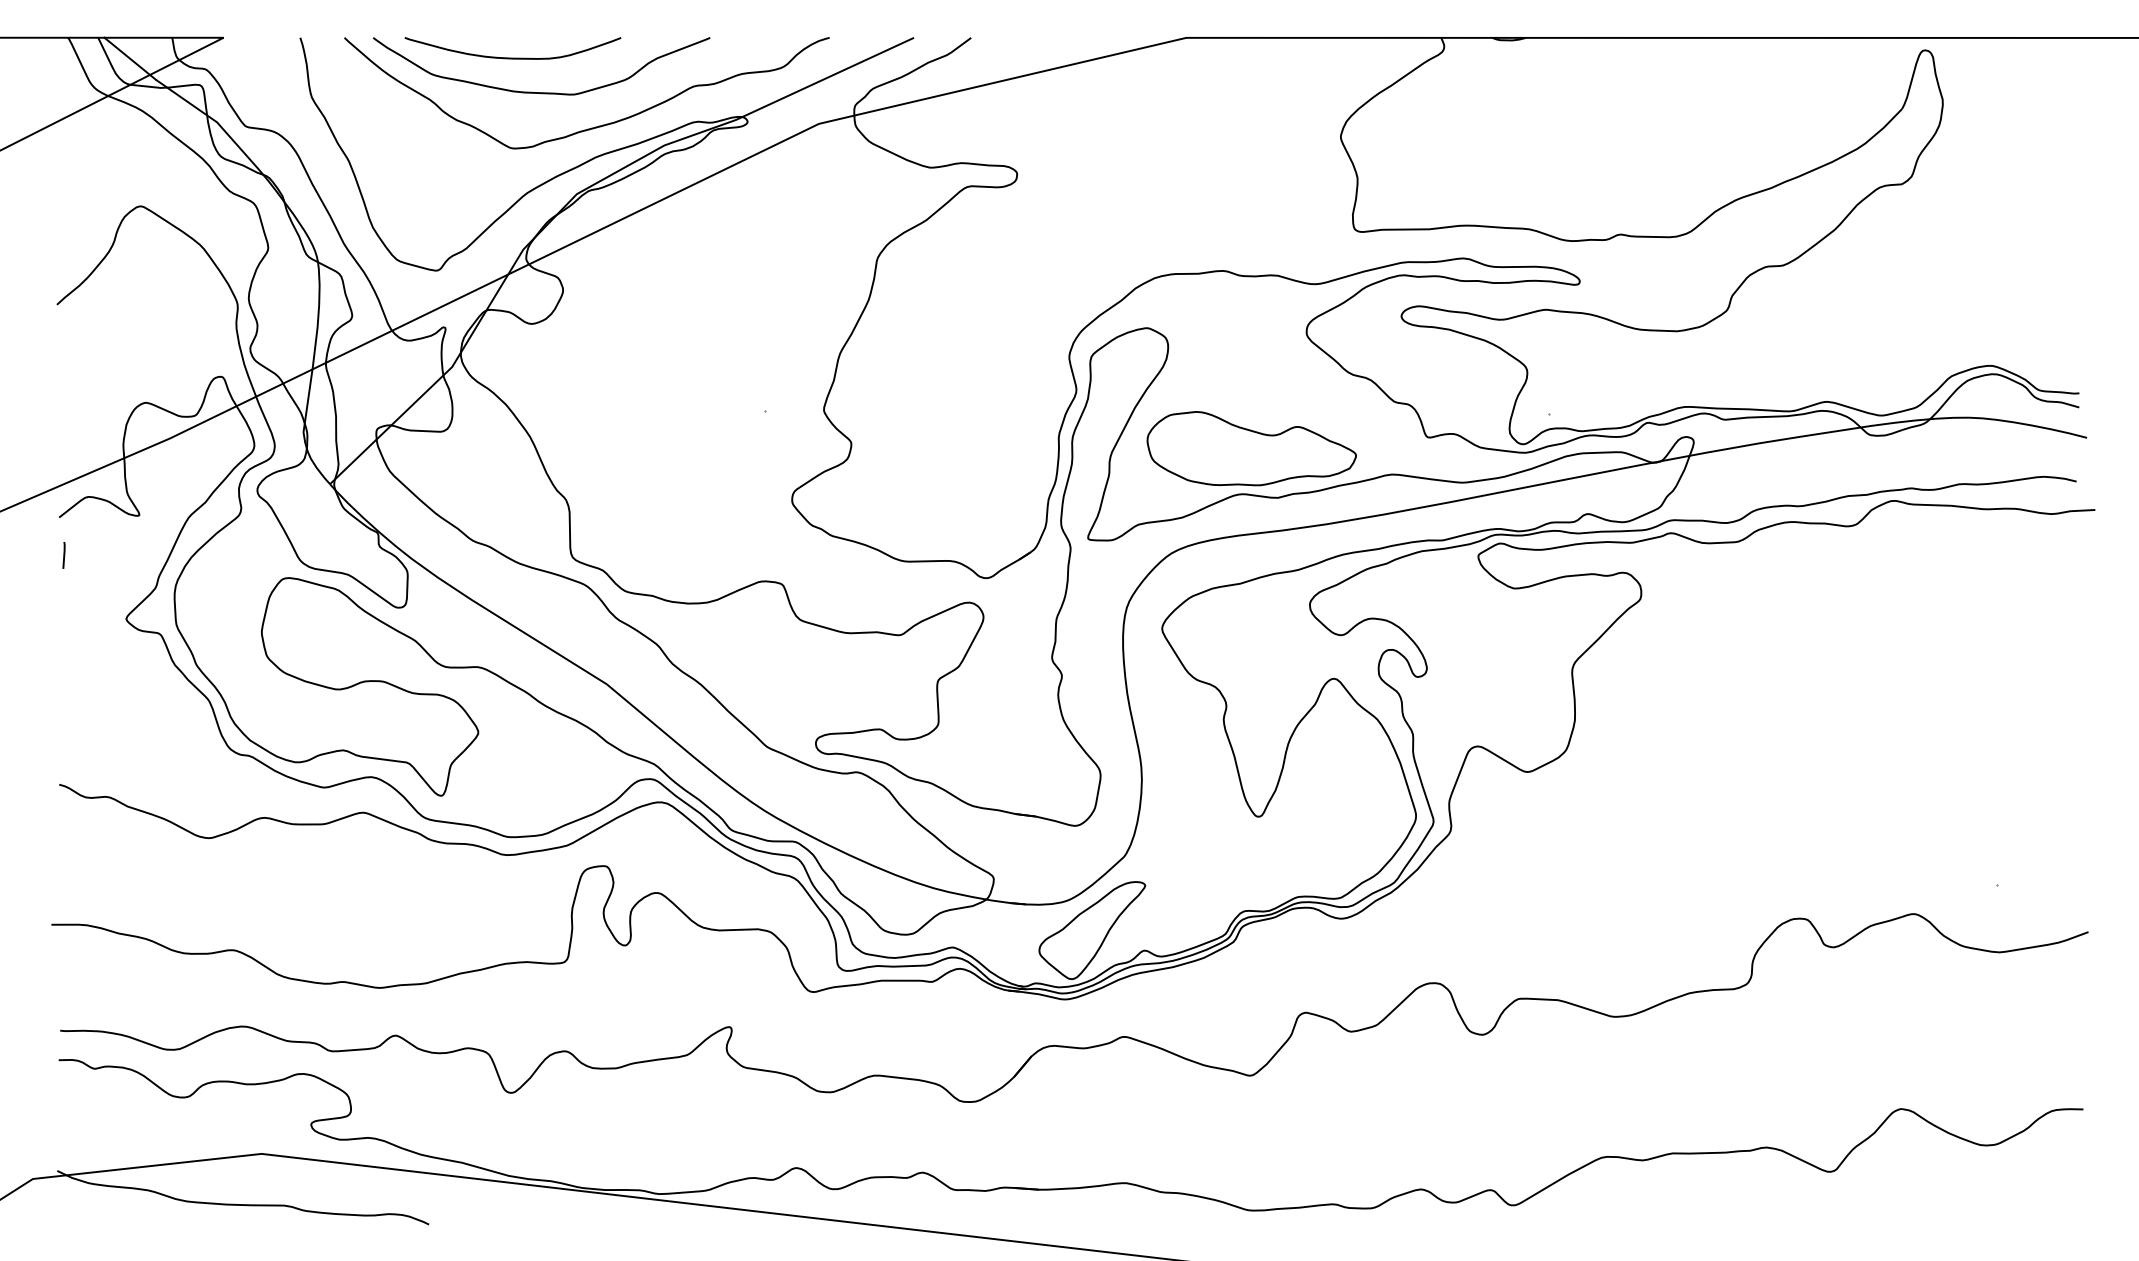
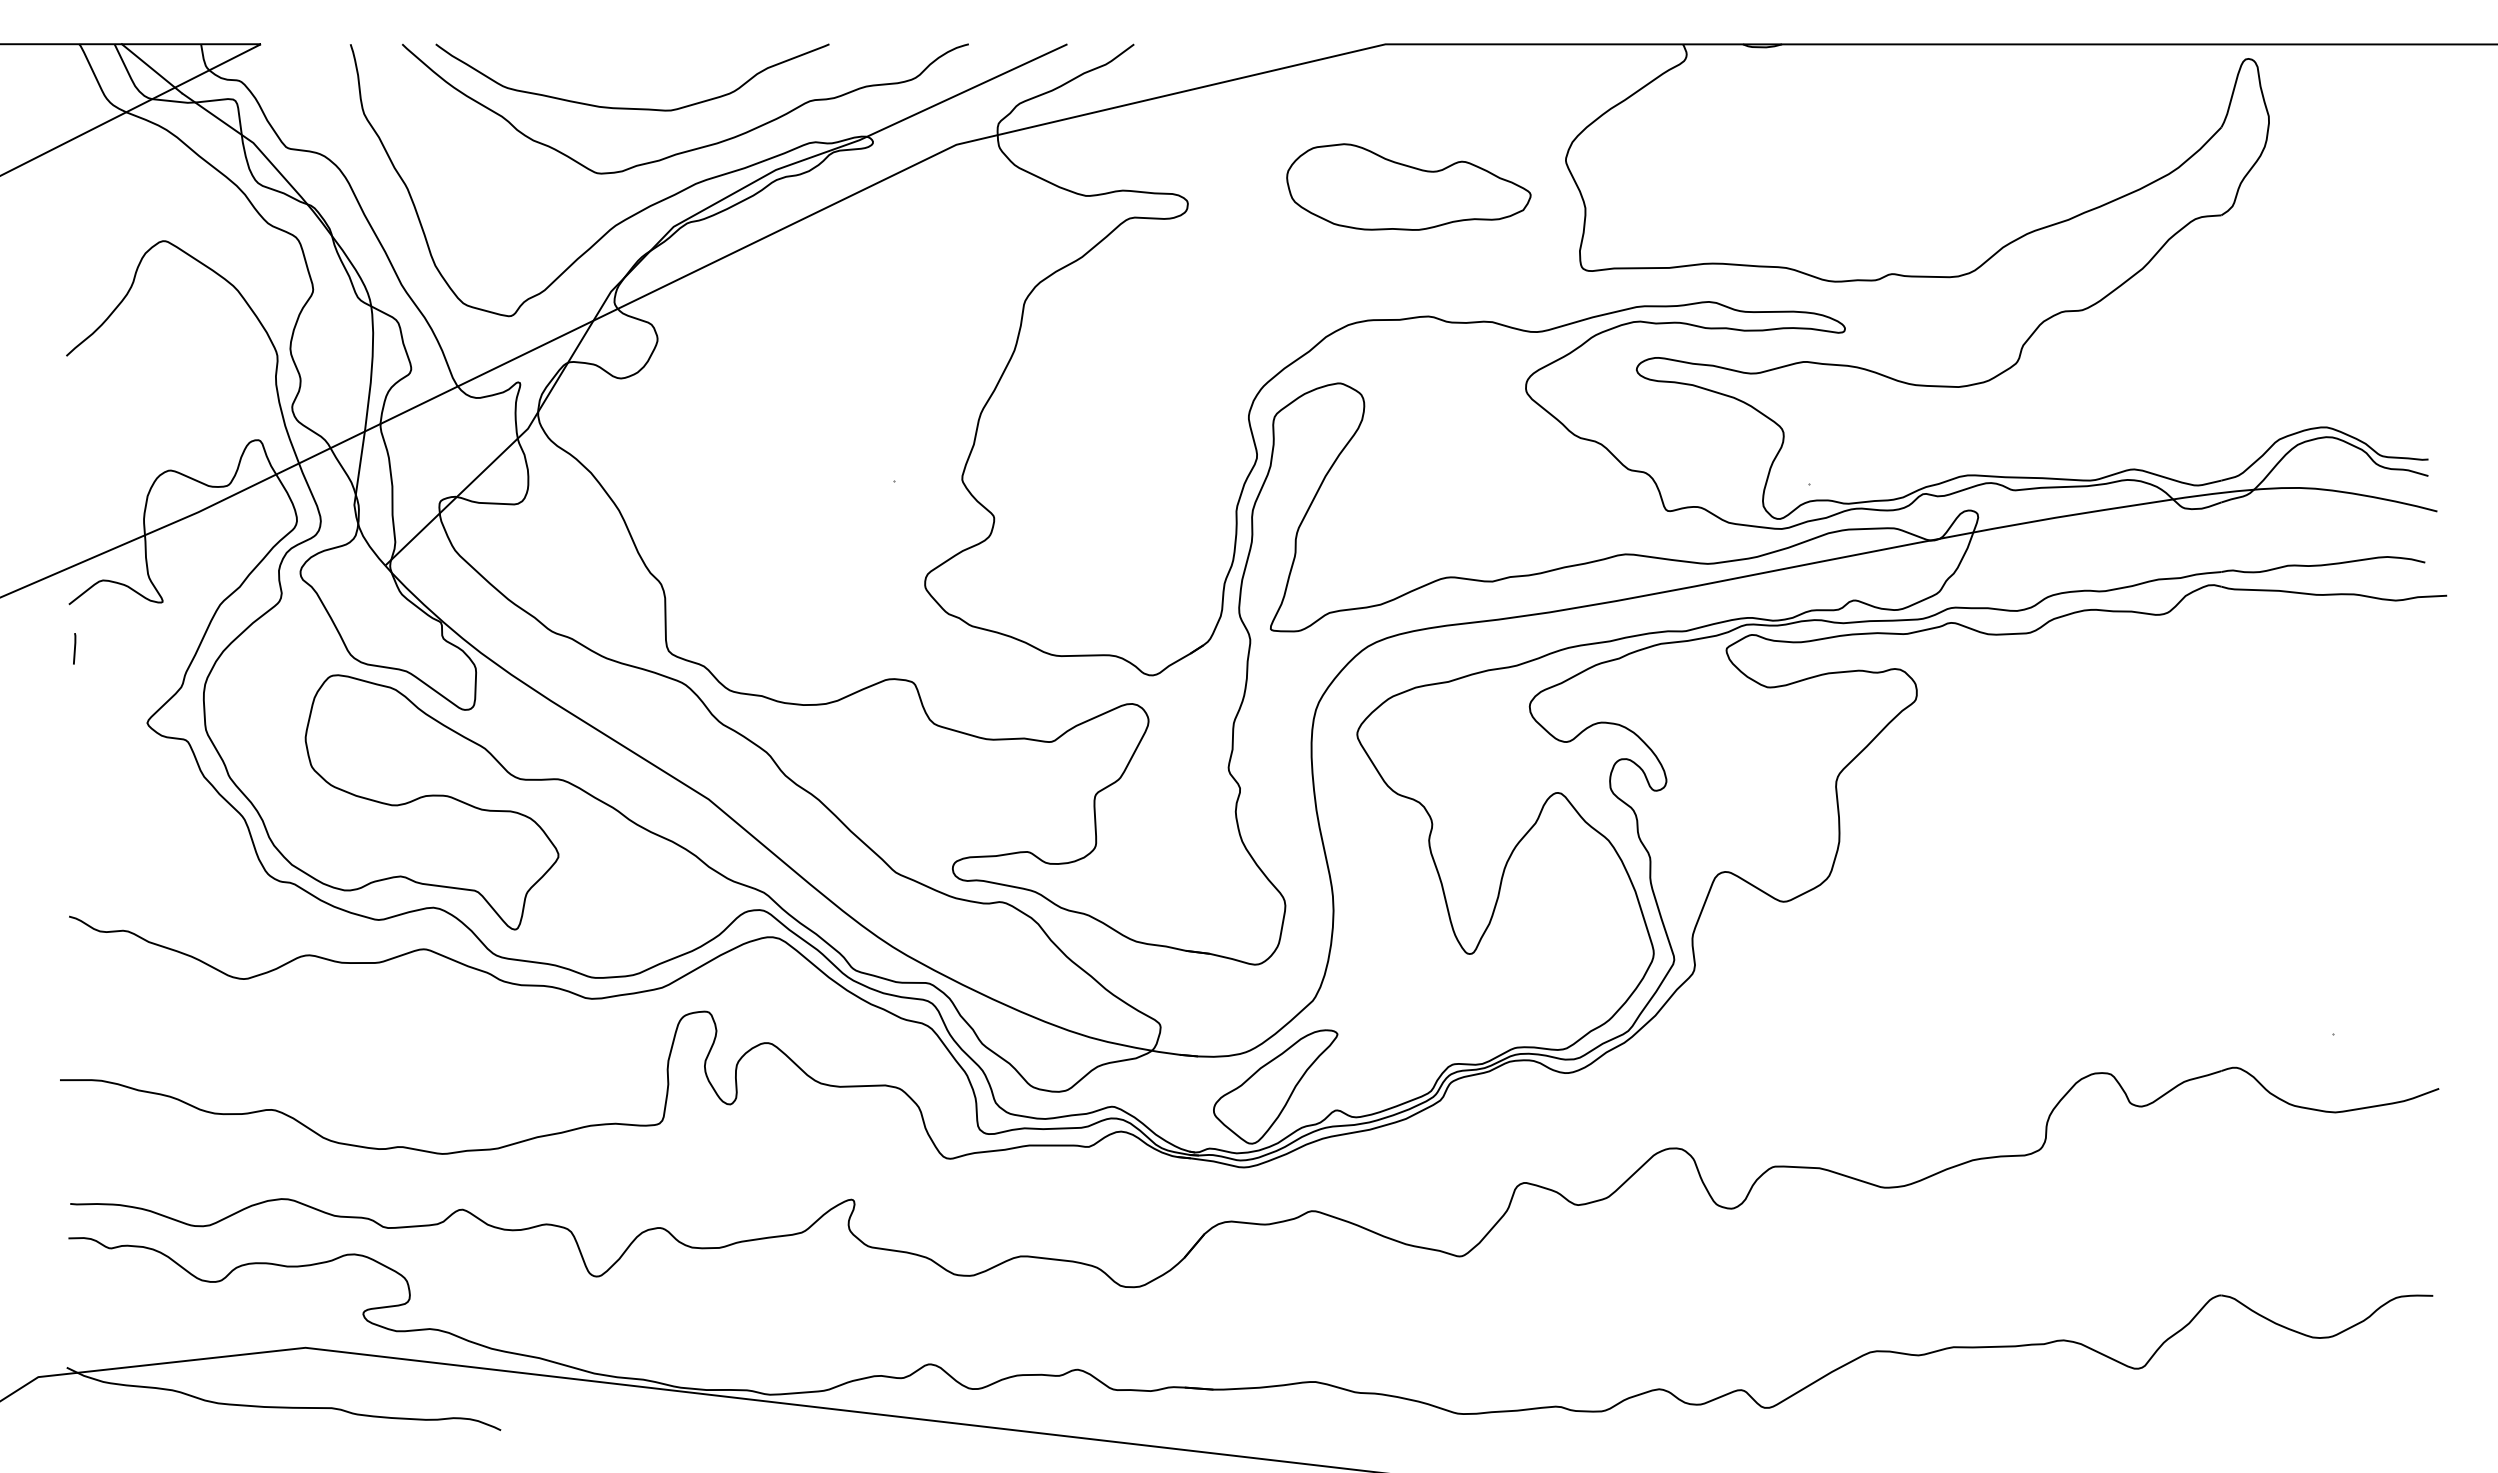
curve: (512, 57) -> (598, 67), removed
part: (1251, 448) -> (1408, 186), moved

